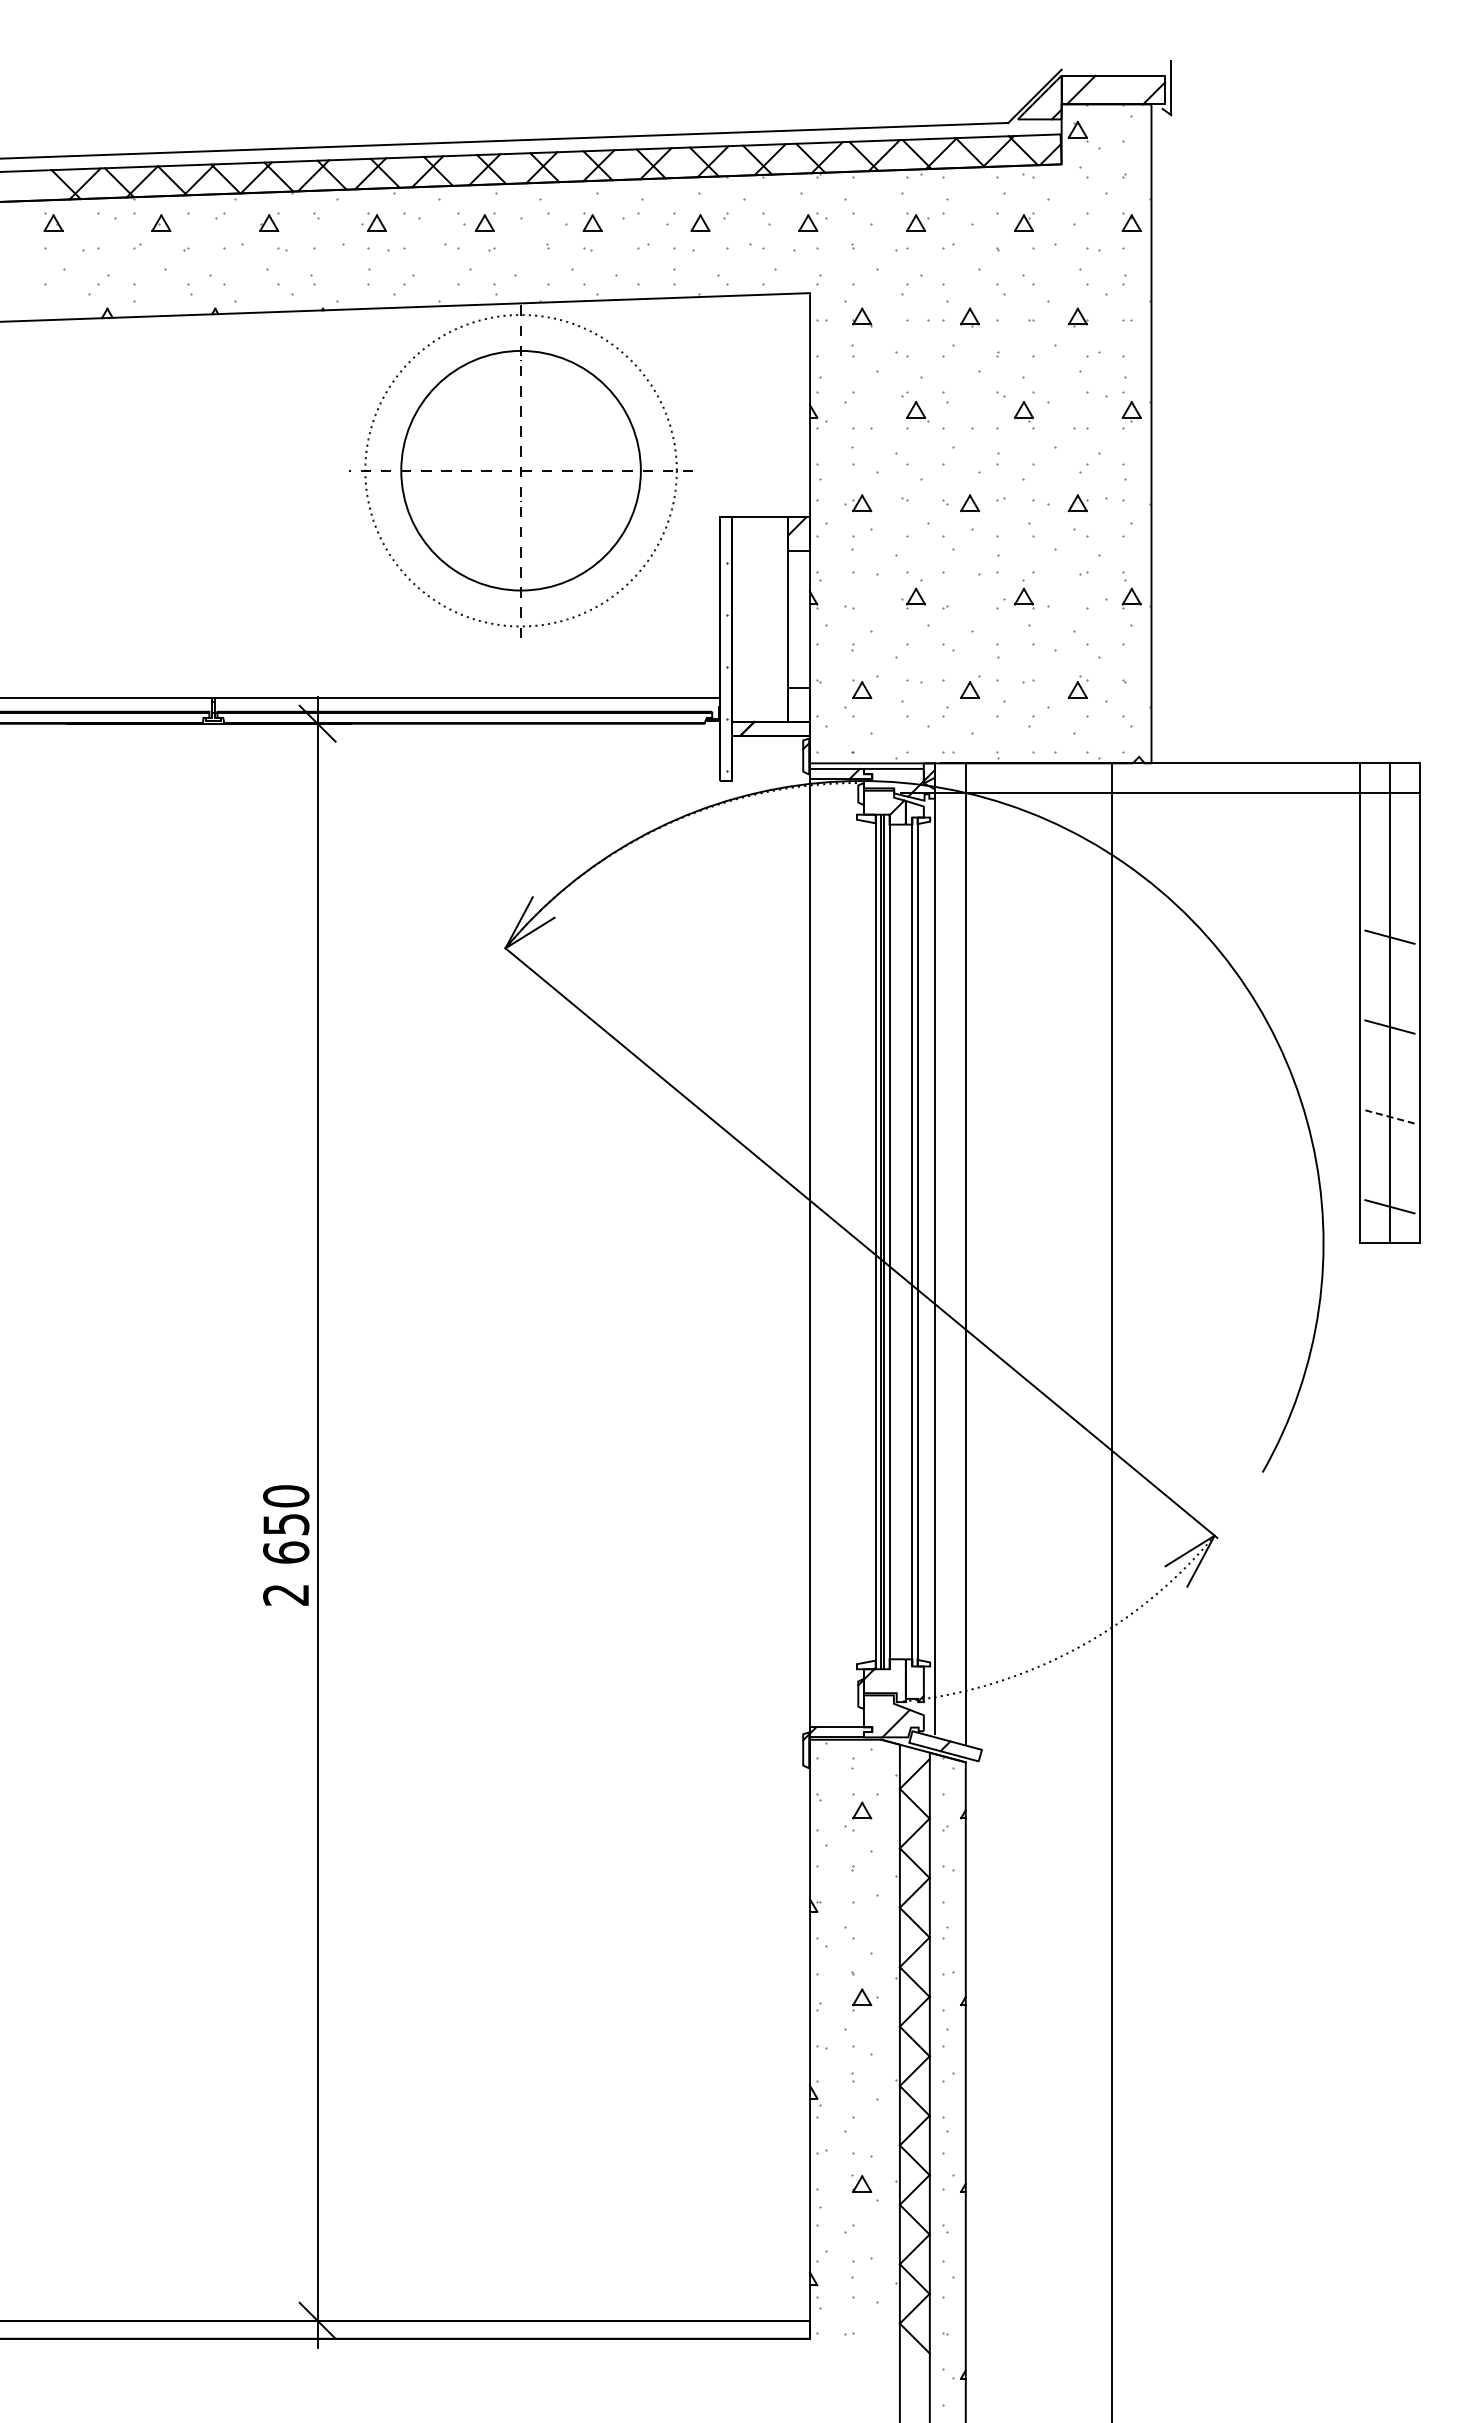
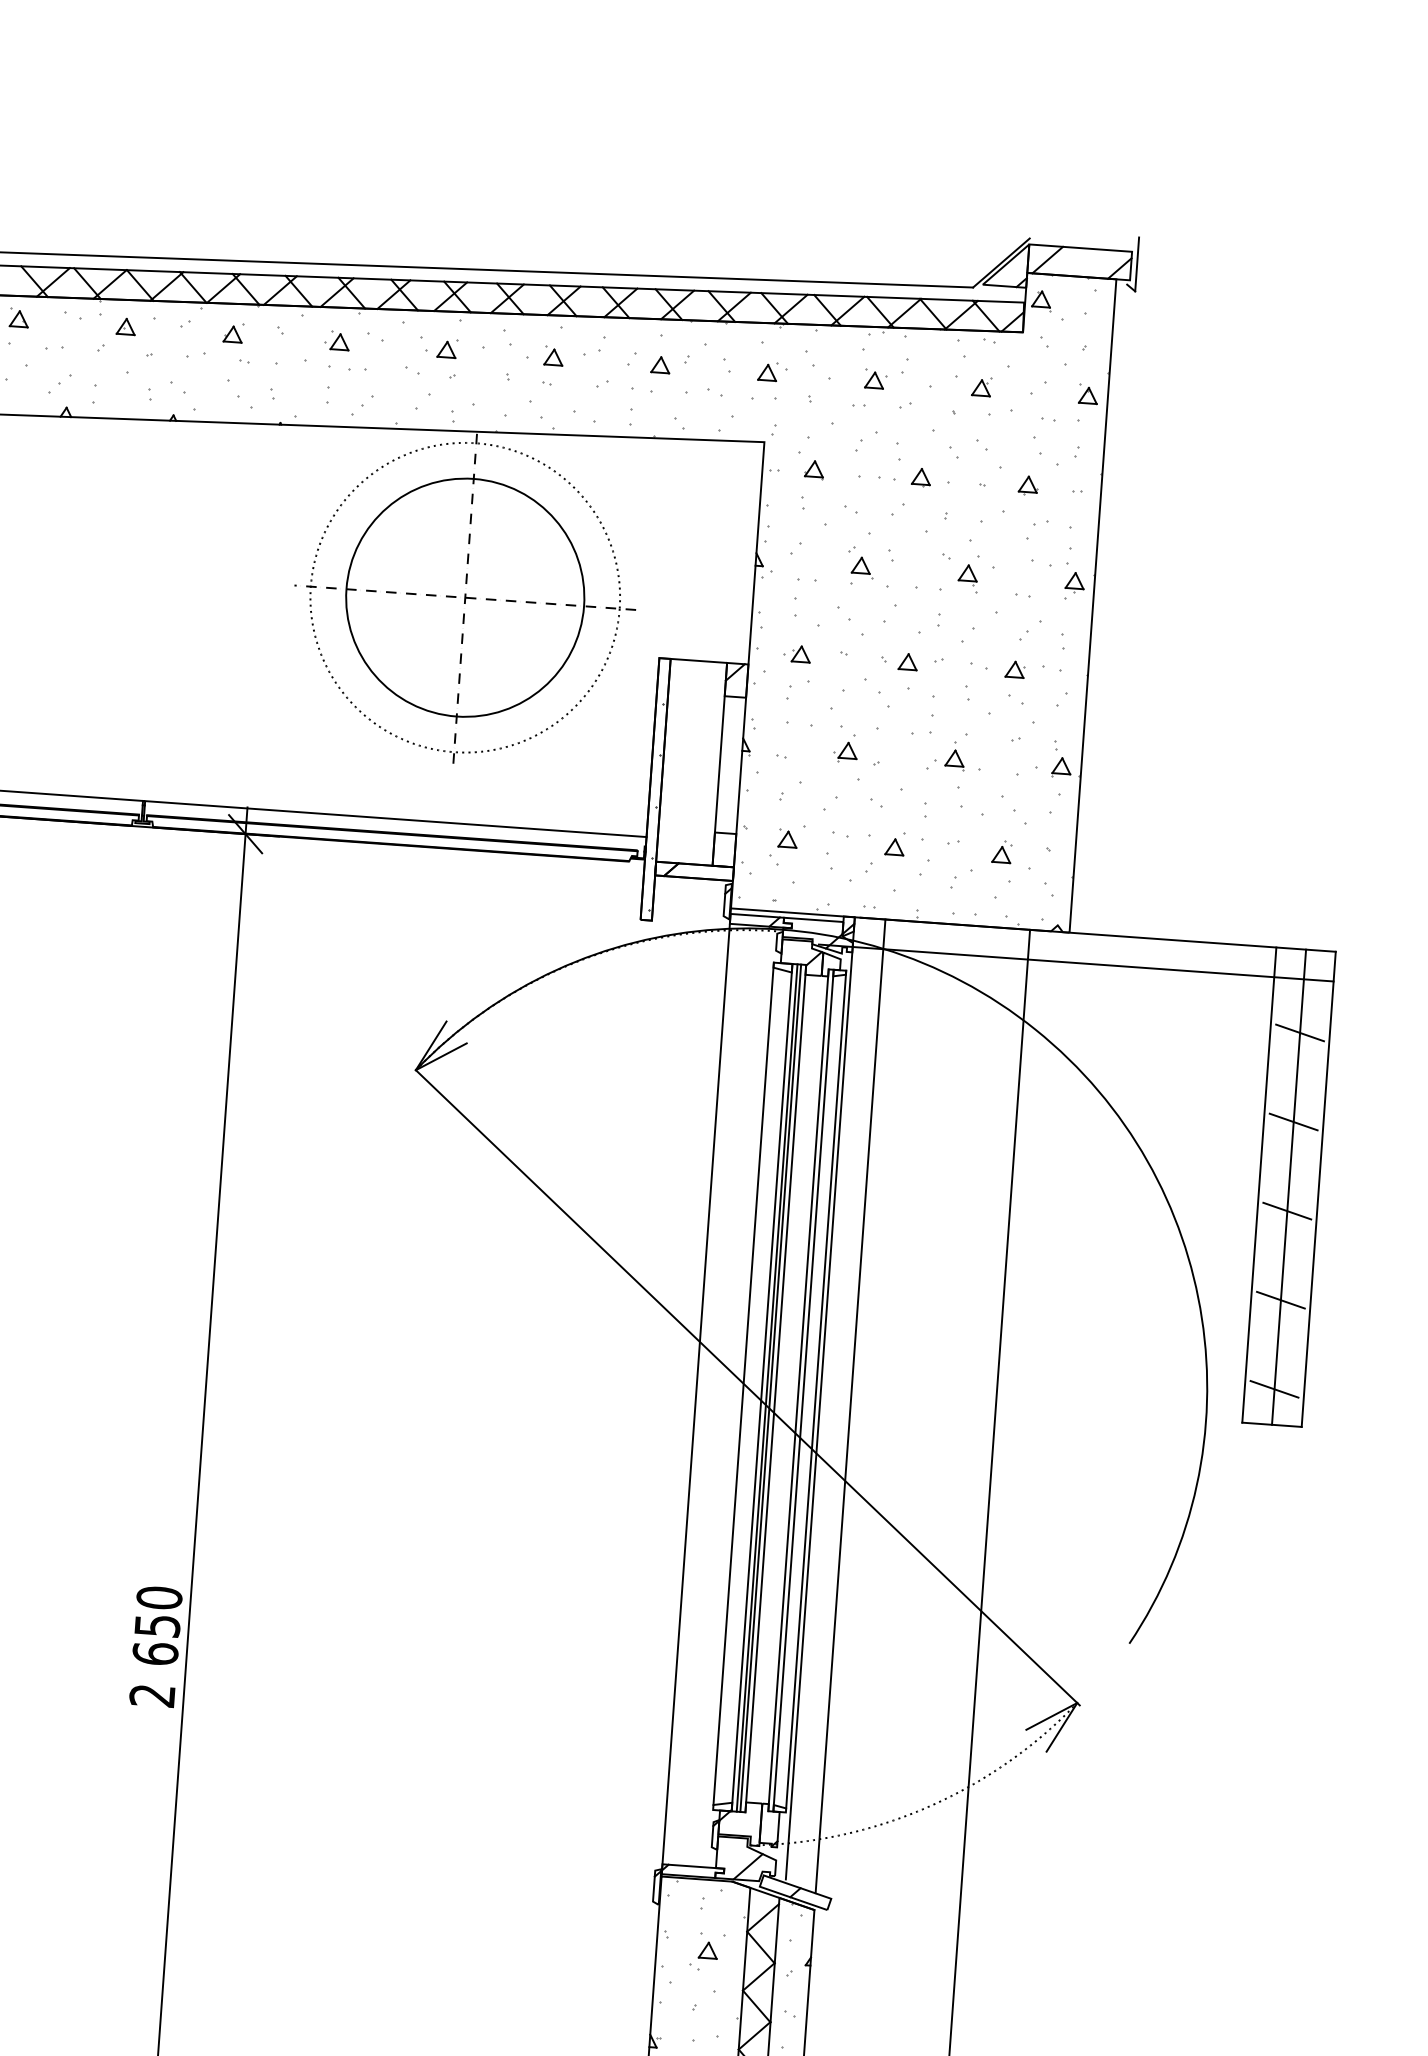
line: (1389, 846) -> (1299, 1032), added
line: (1389, 1116) -> (1280, 1299), dashed -> solid
line: (856, 1239) -> (743, 1383), added
line: (930, 1239) -> (816, 1389), added

